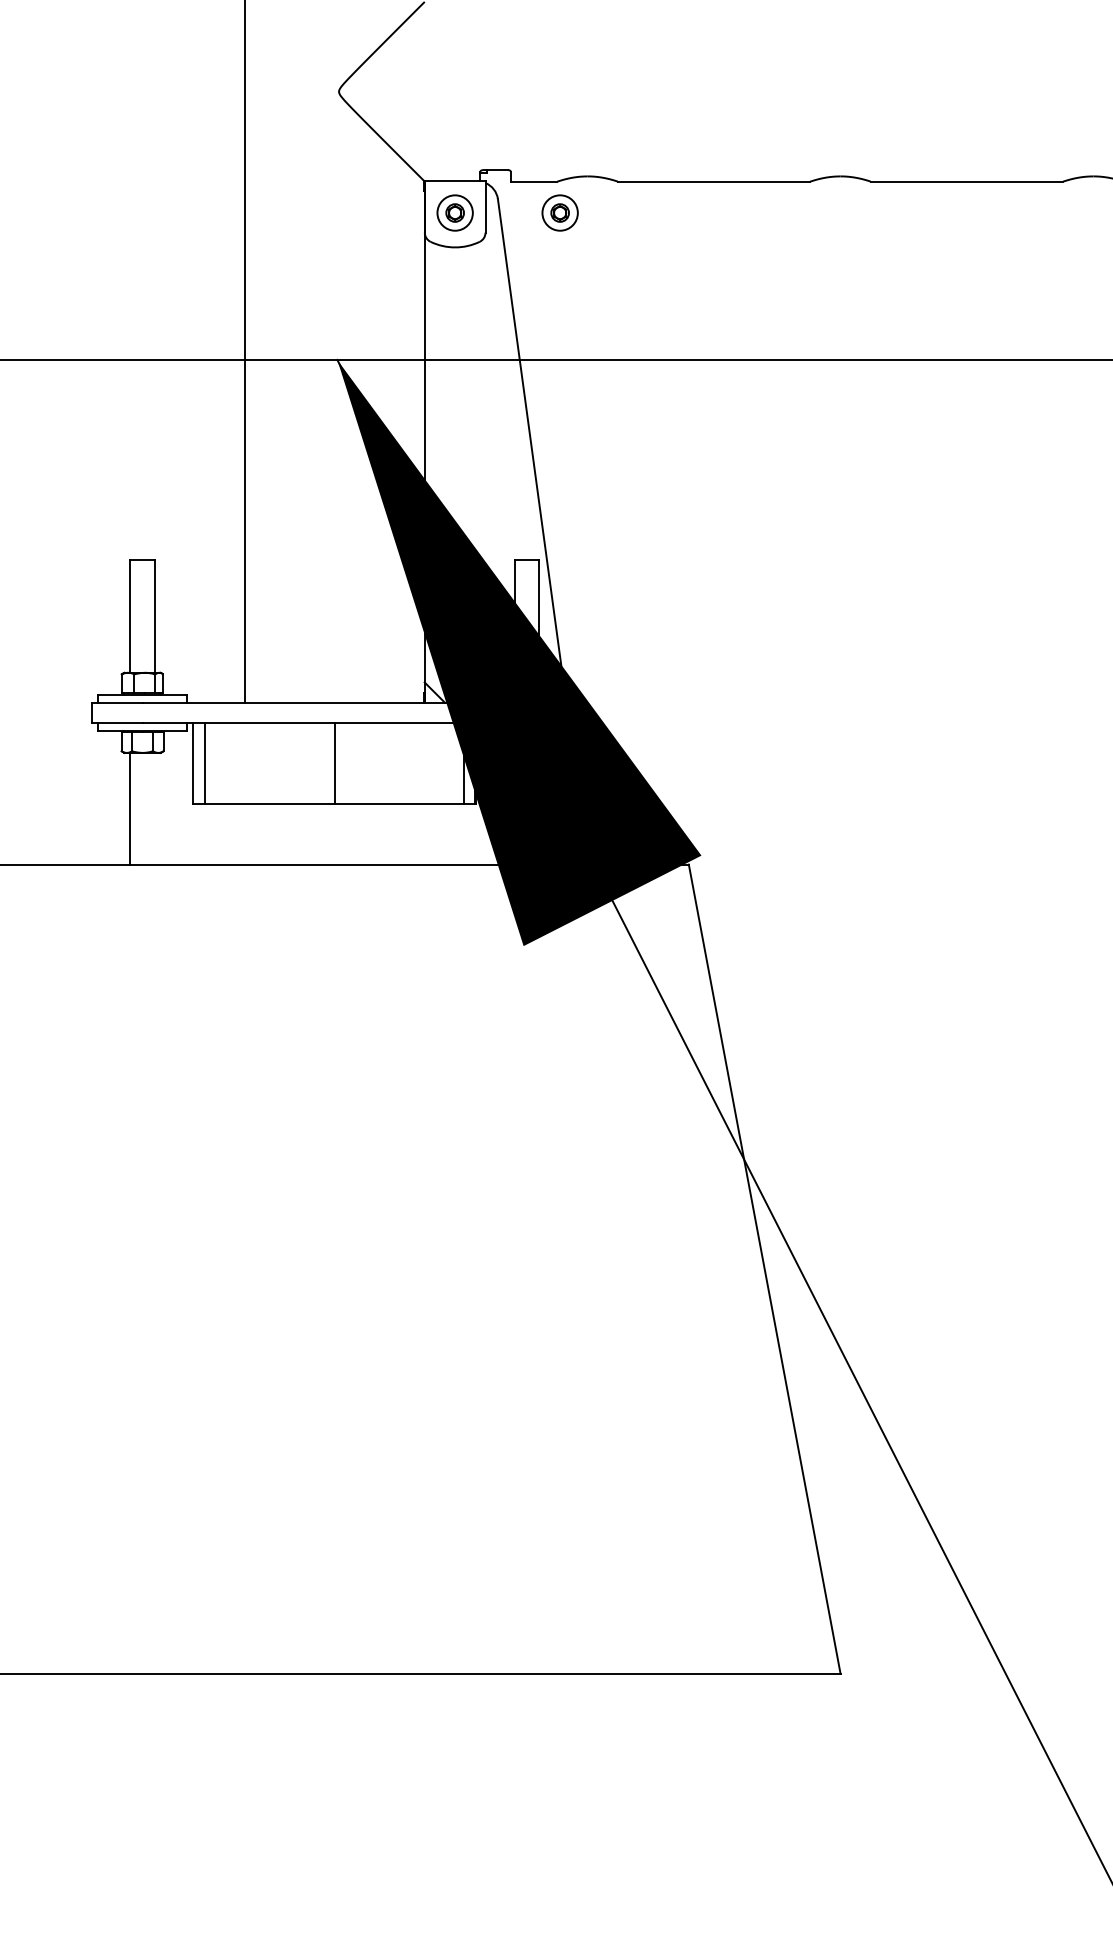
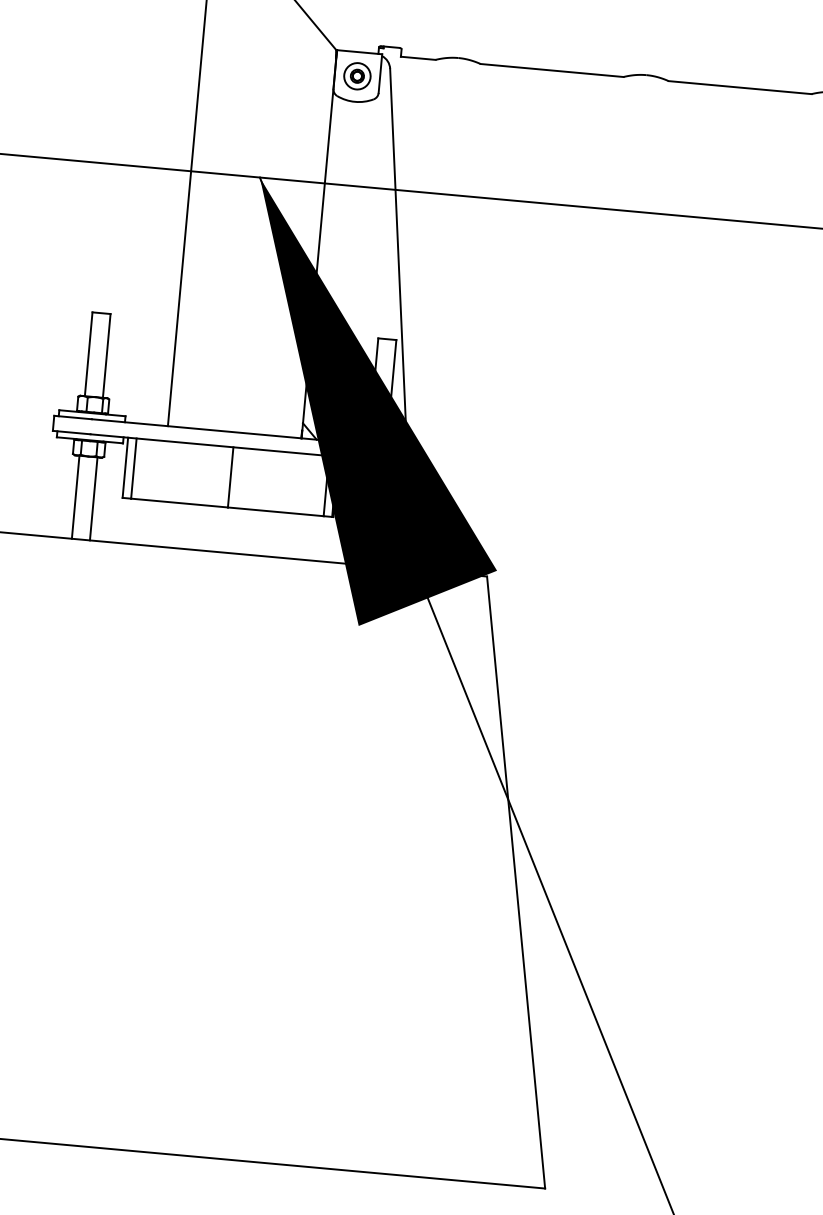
part: (559, 212) -> (435, 82), removed
line: (154, 808) -> (93, 498), added

